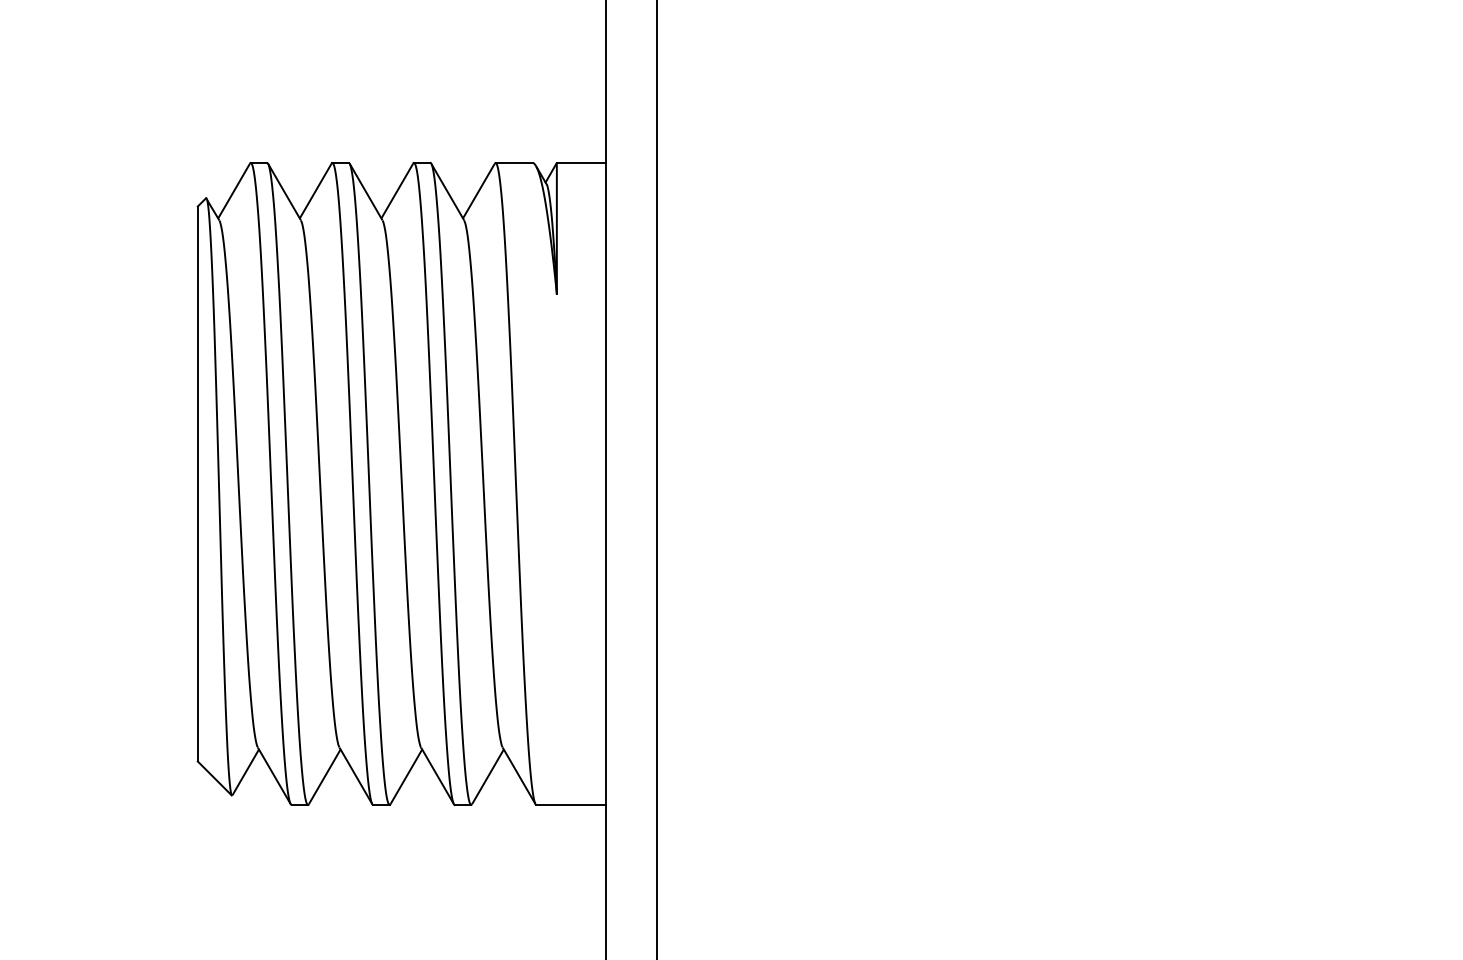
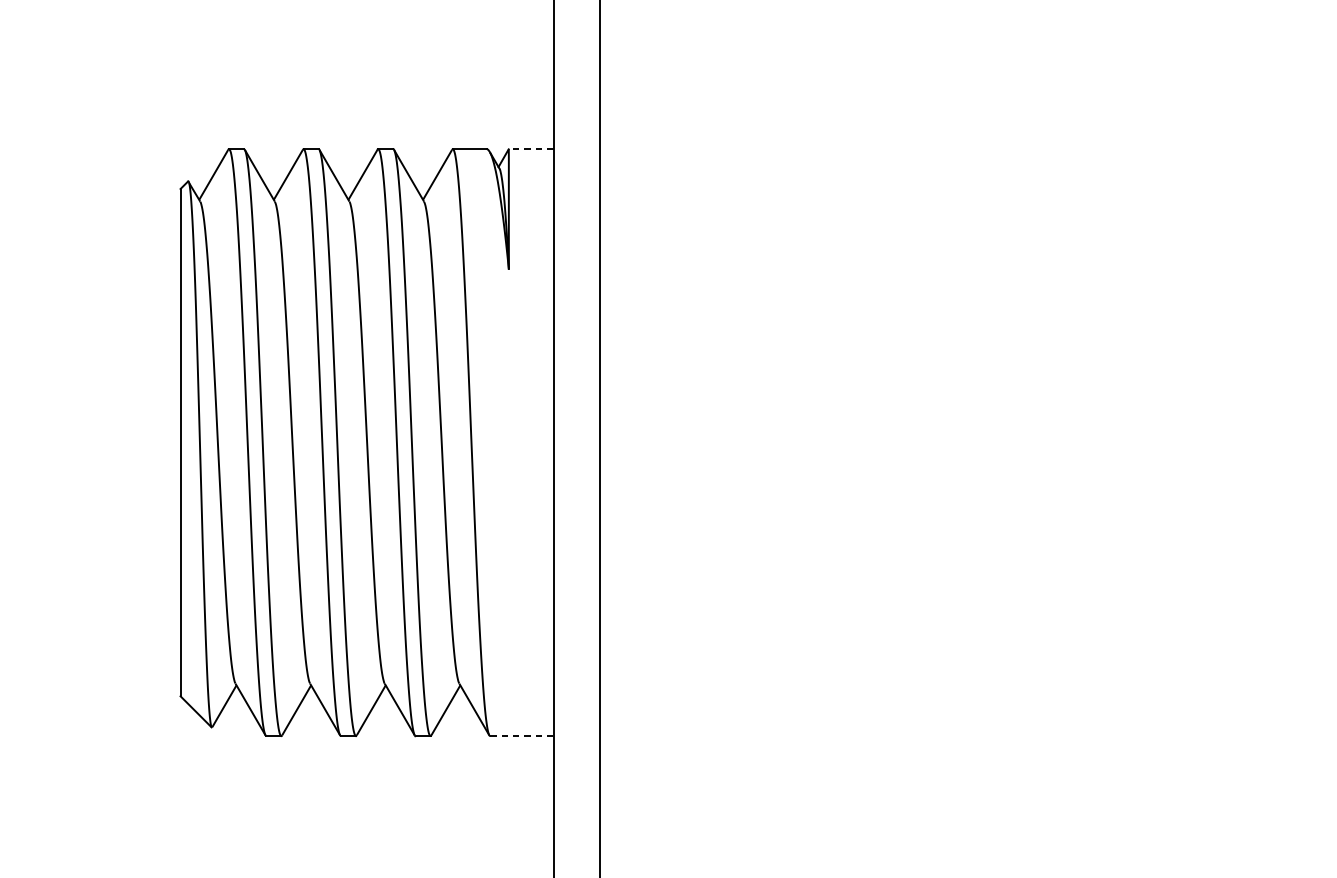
line: (581, 163) -> (531, 149), solid -> dashed
line: (571, 804) -> (522, 735), solid -> dashed

